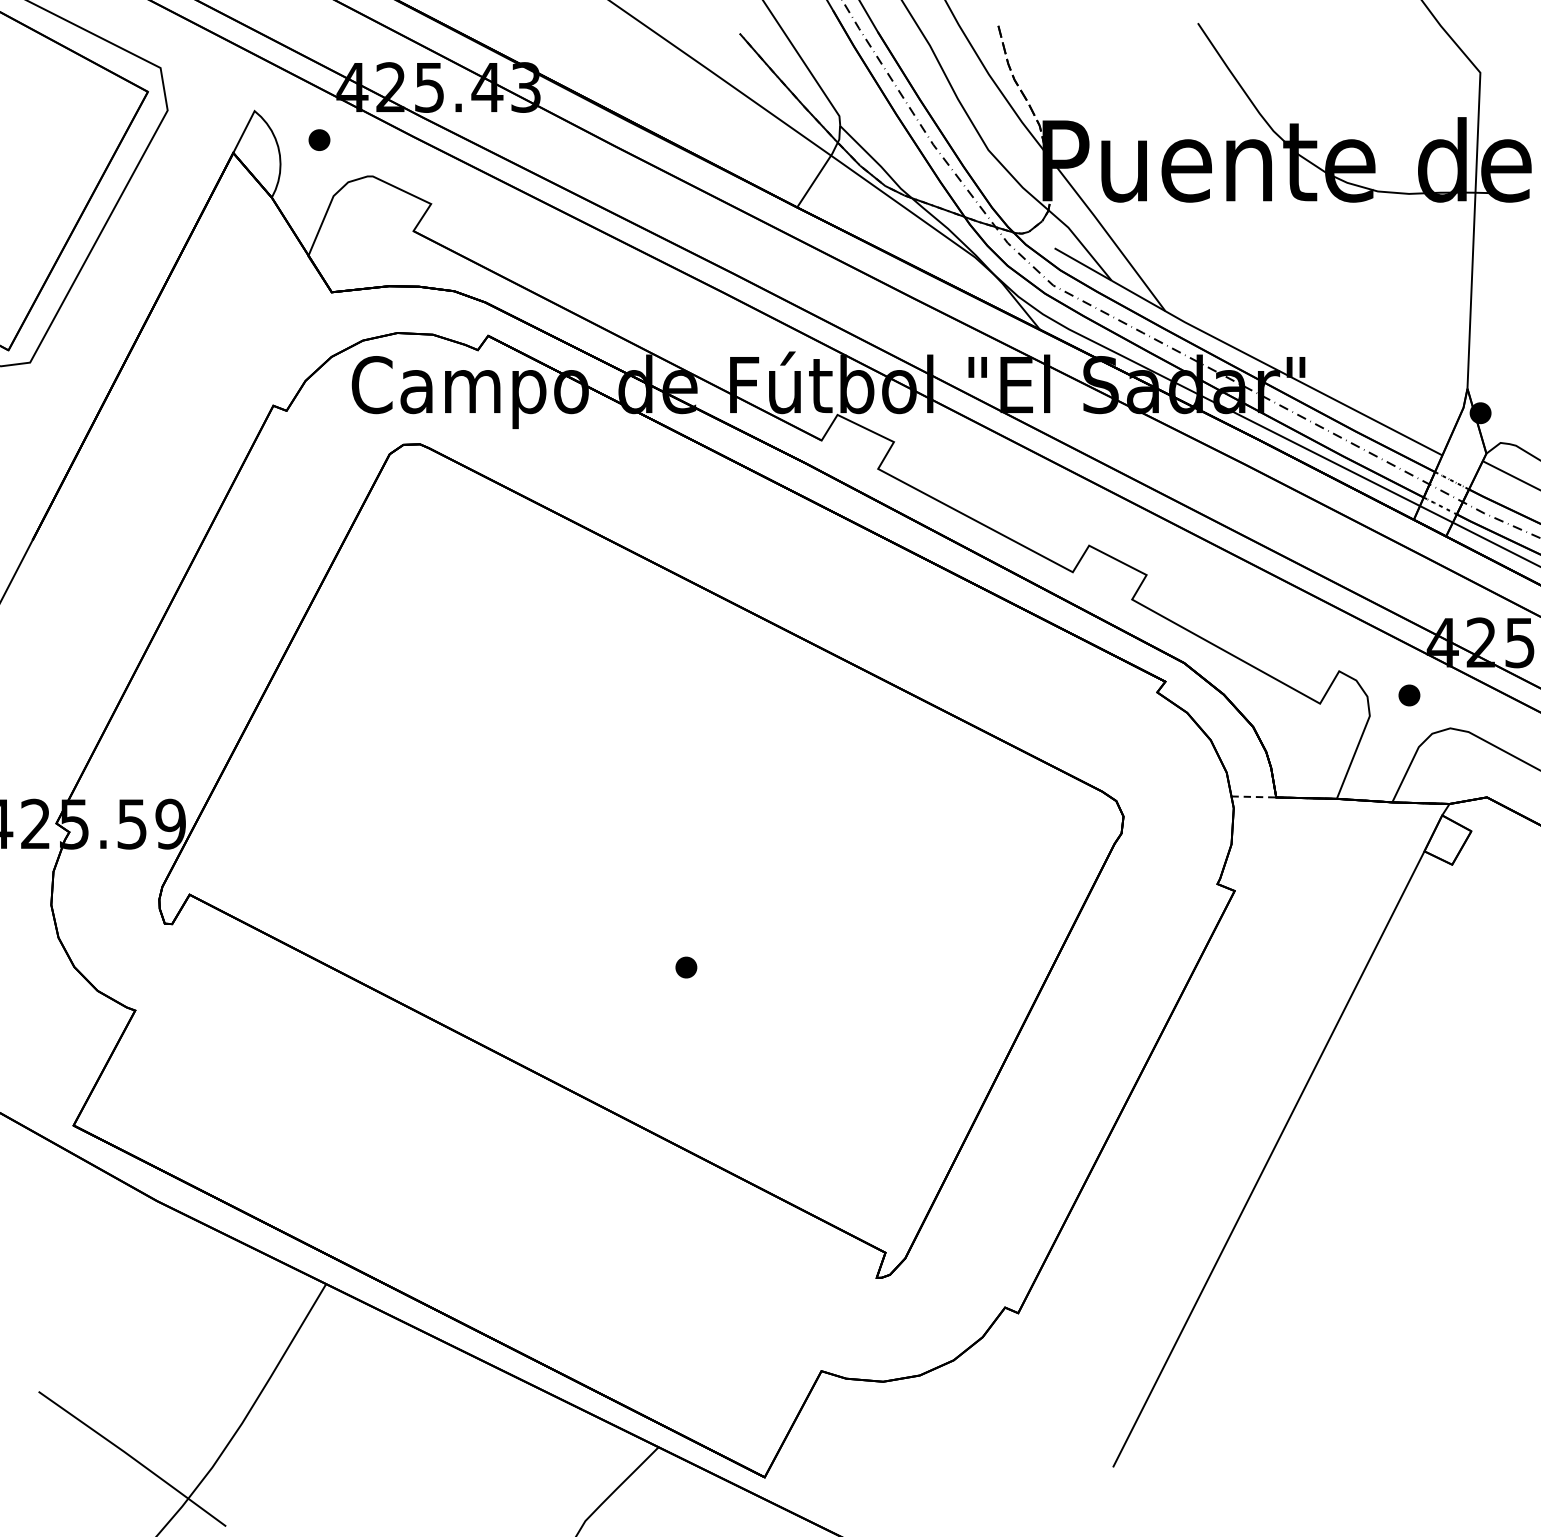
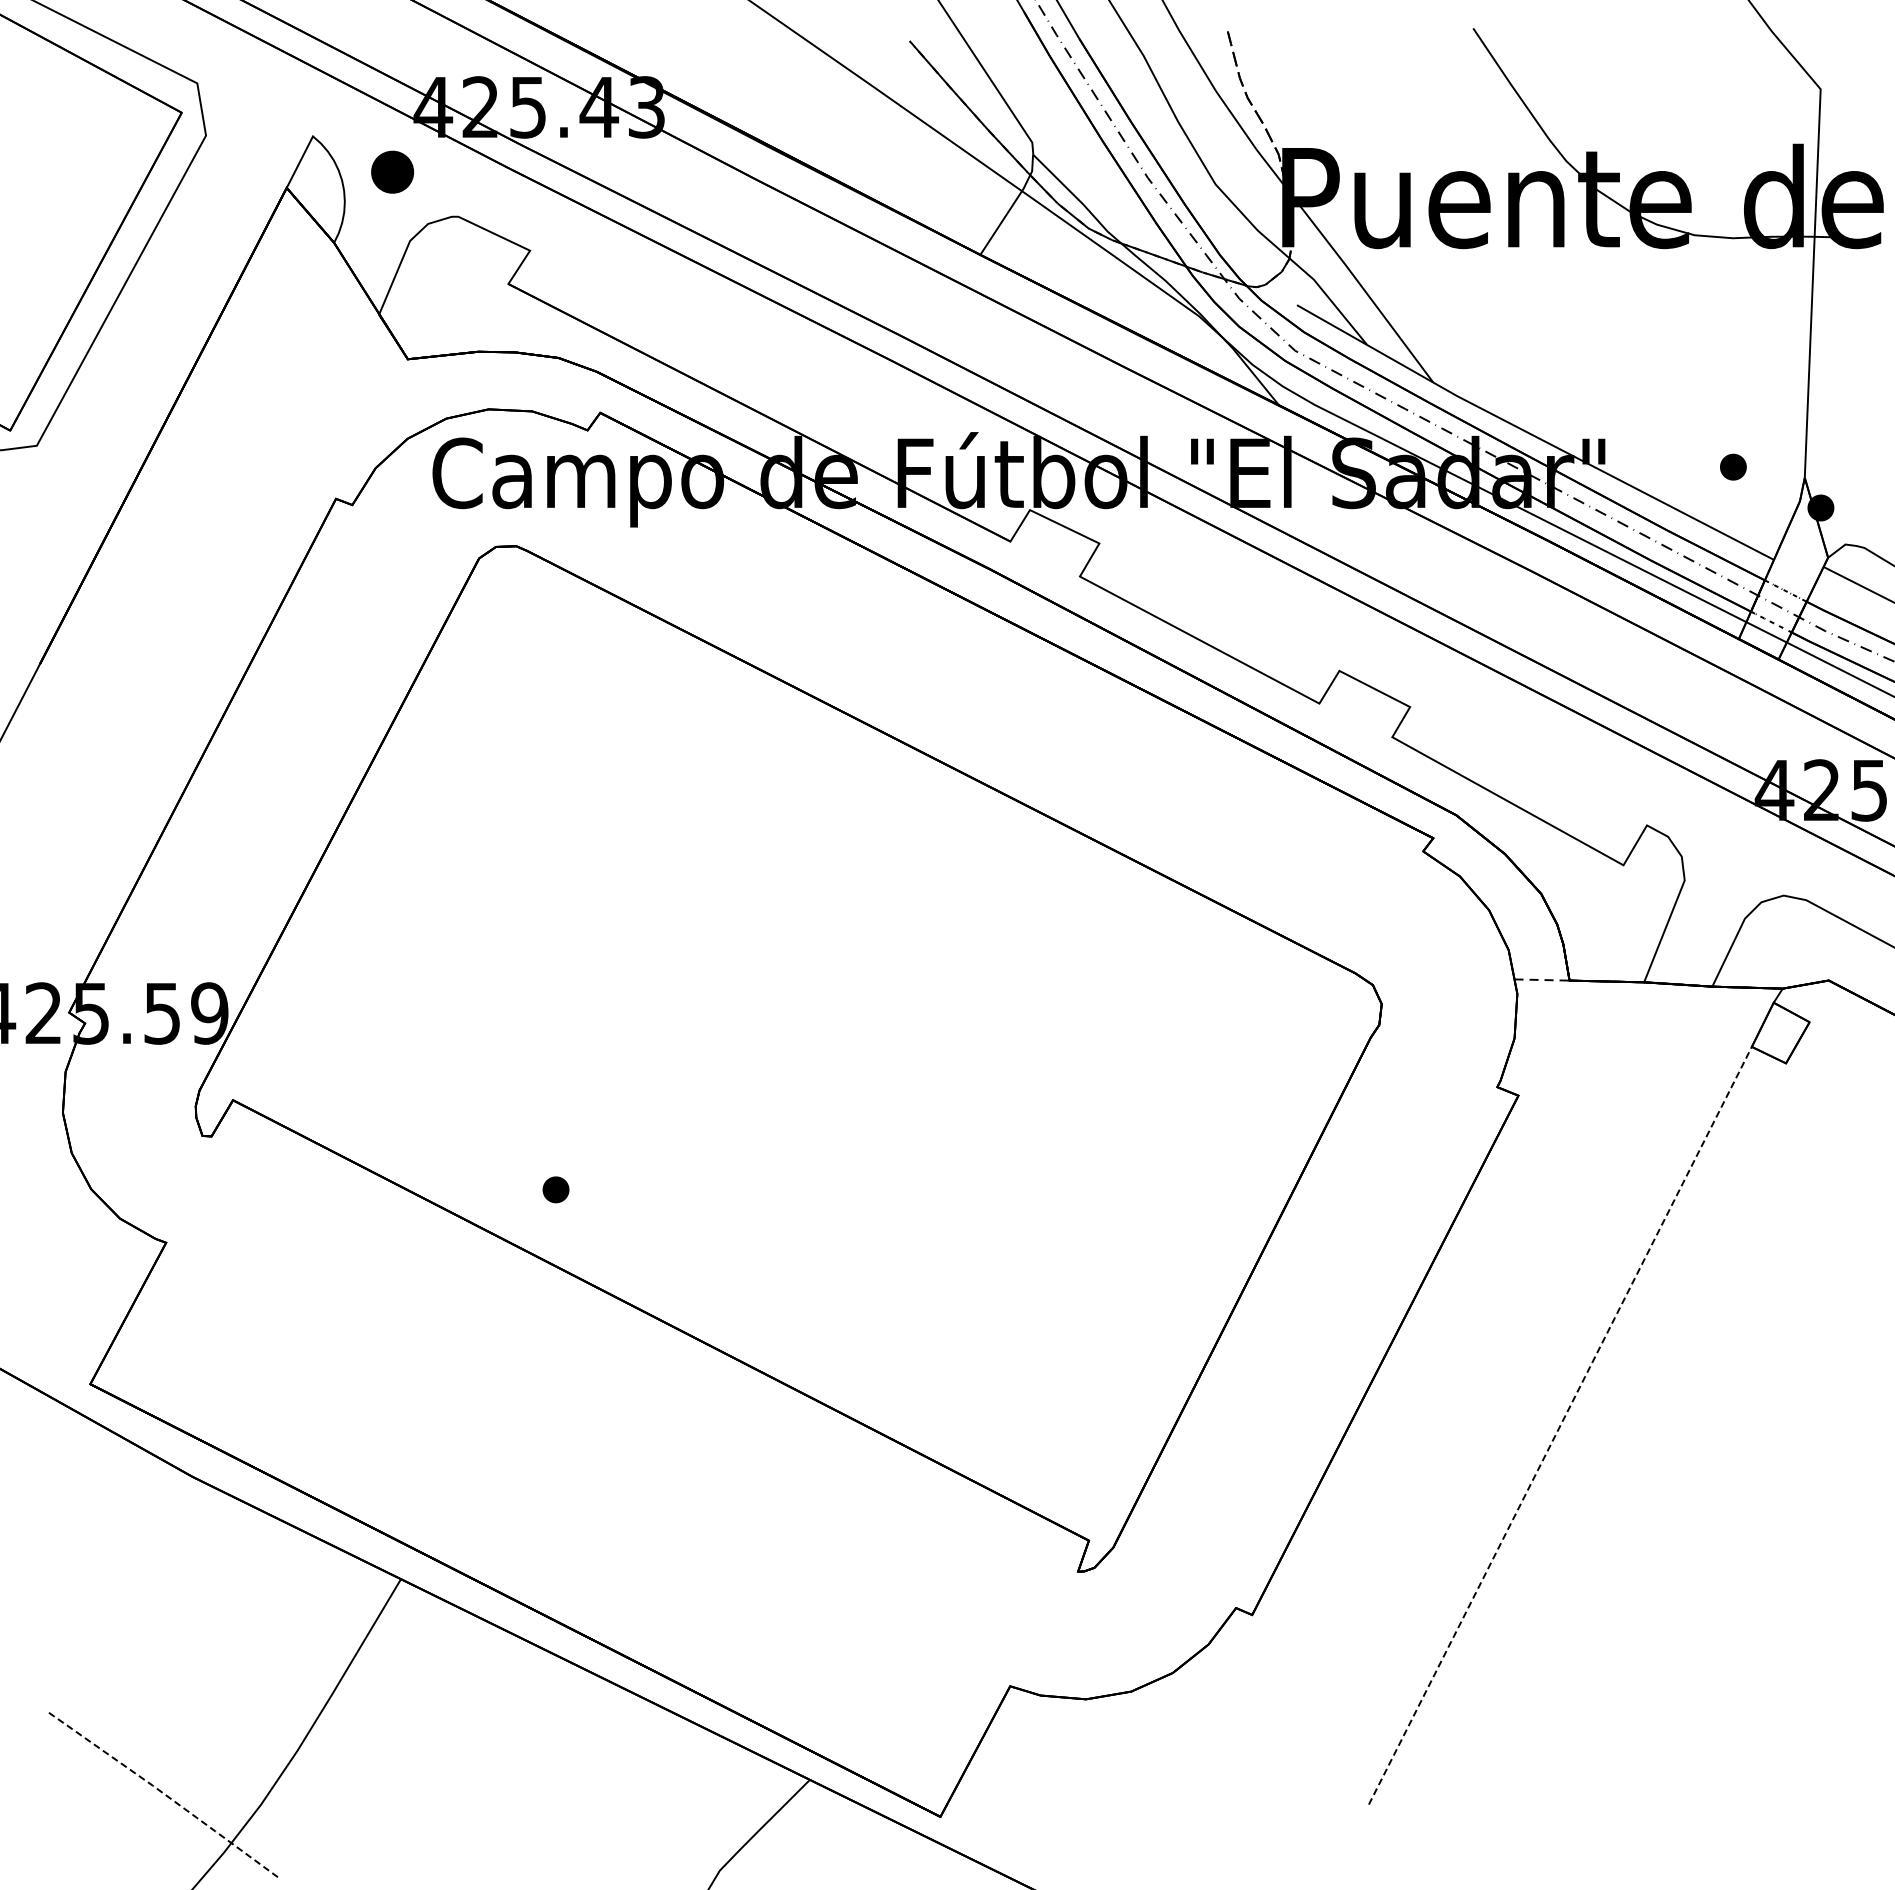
part: (319, 139) -> (392, 171), size x1.6
part: (1409, 694) -> (1733, 466), moved
part: (685, 967) -> (555, 1189), moved
line: (1268, 1159) -> (1560, 1425), solid -> dashed
line: (133, 1458) -> (163, 1793), solid -> dashed

